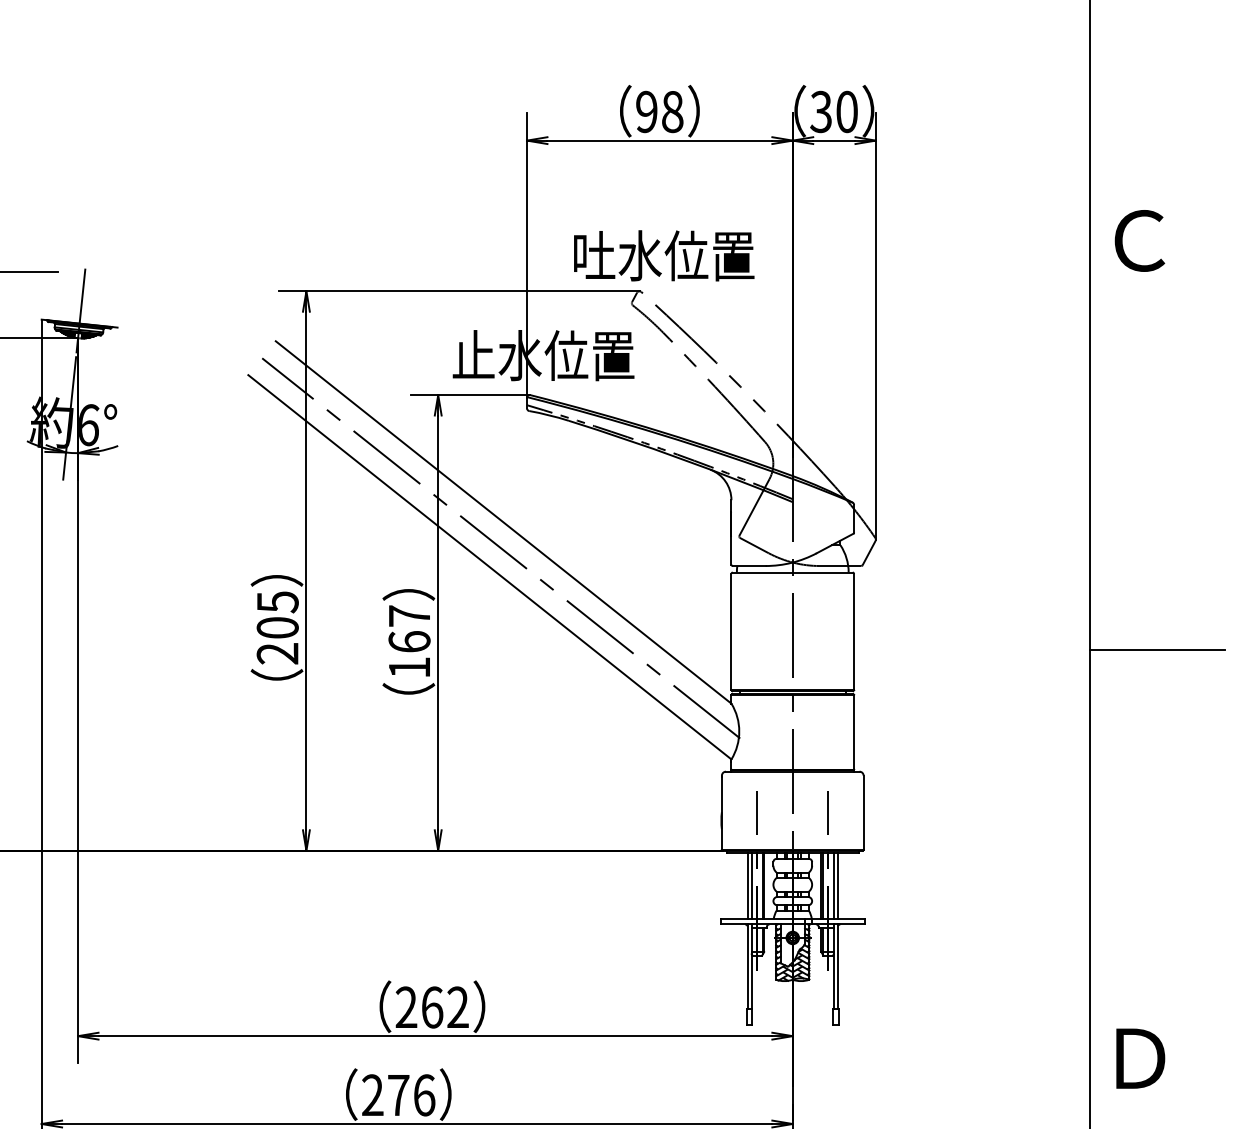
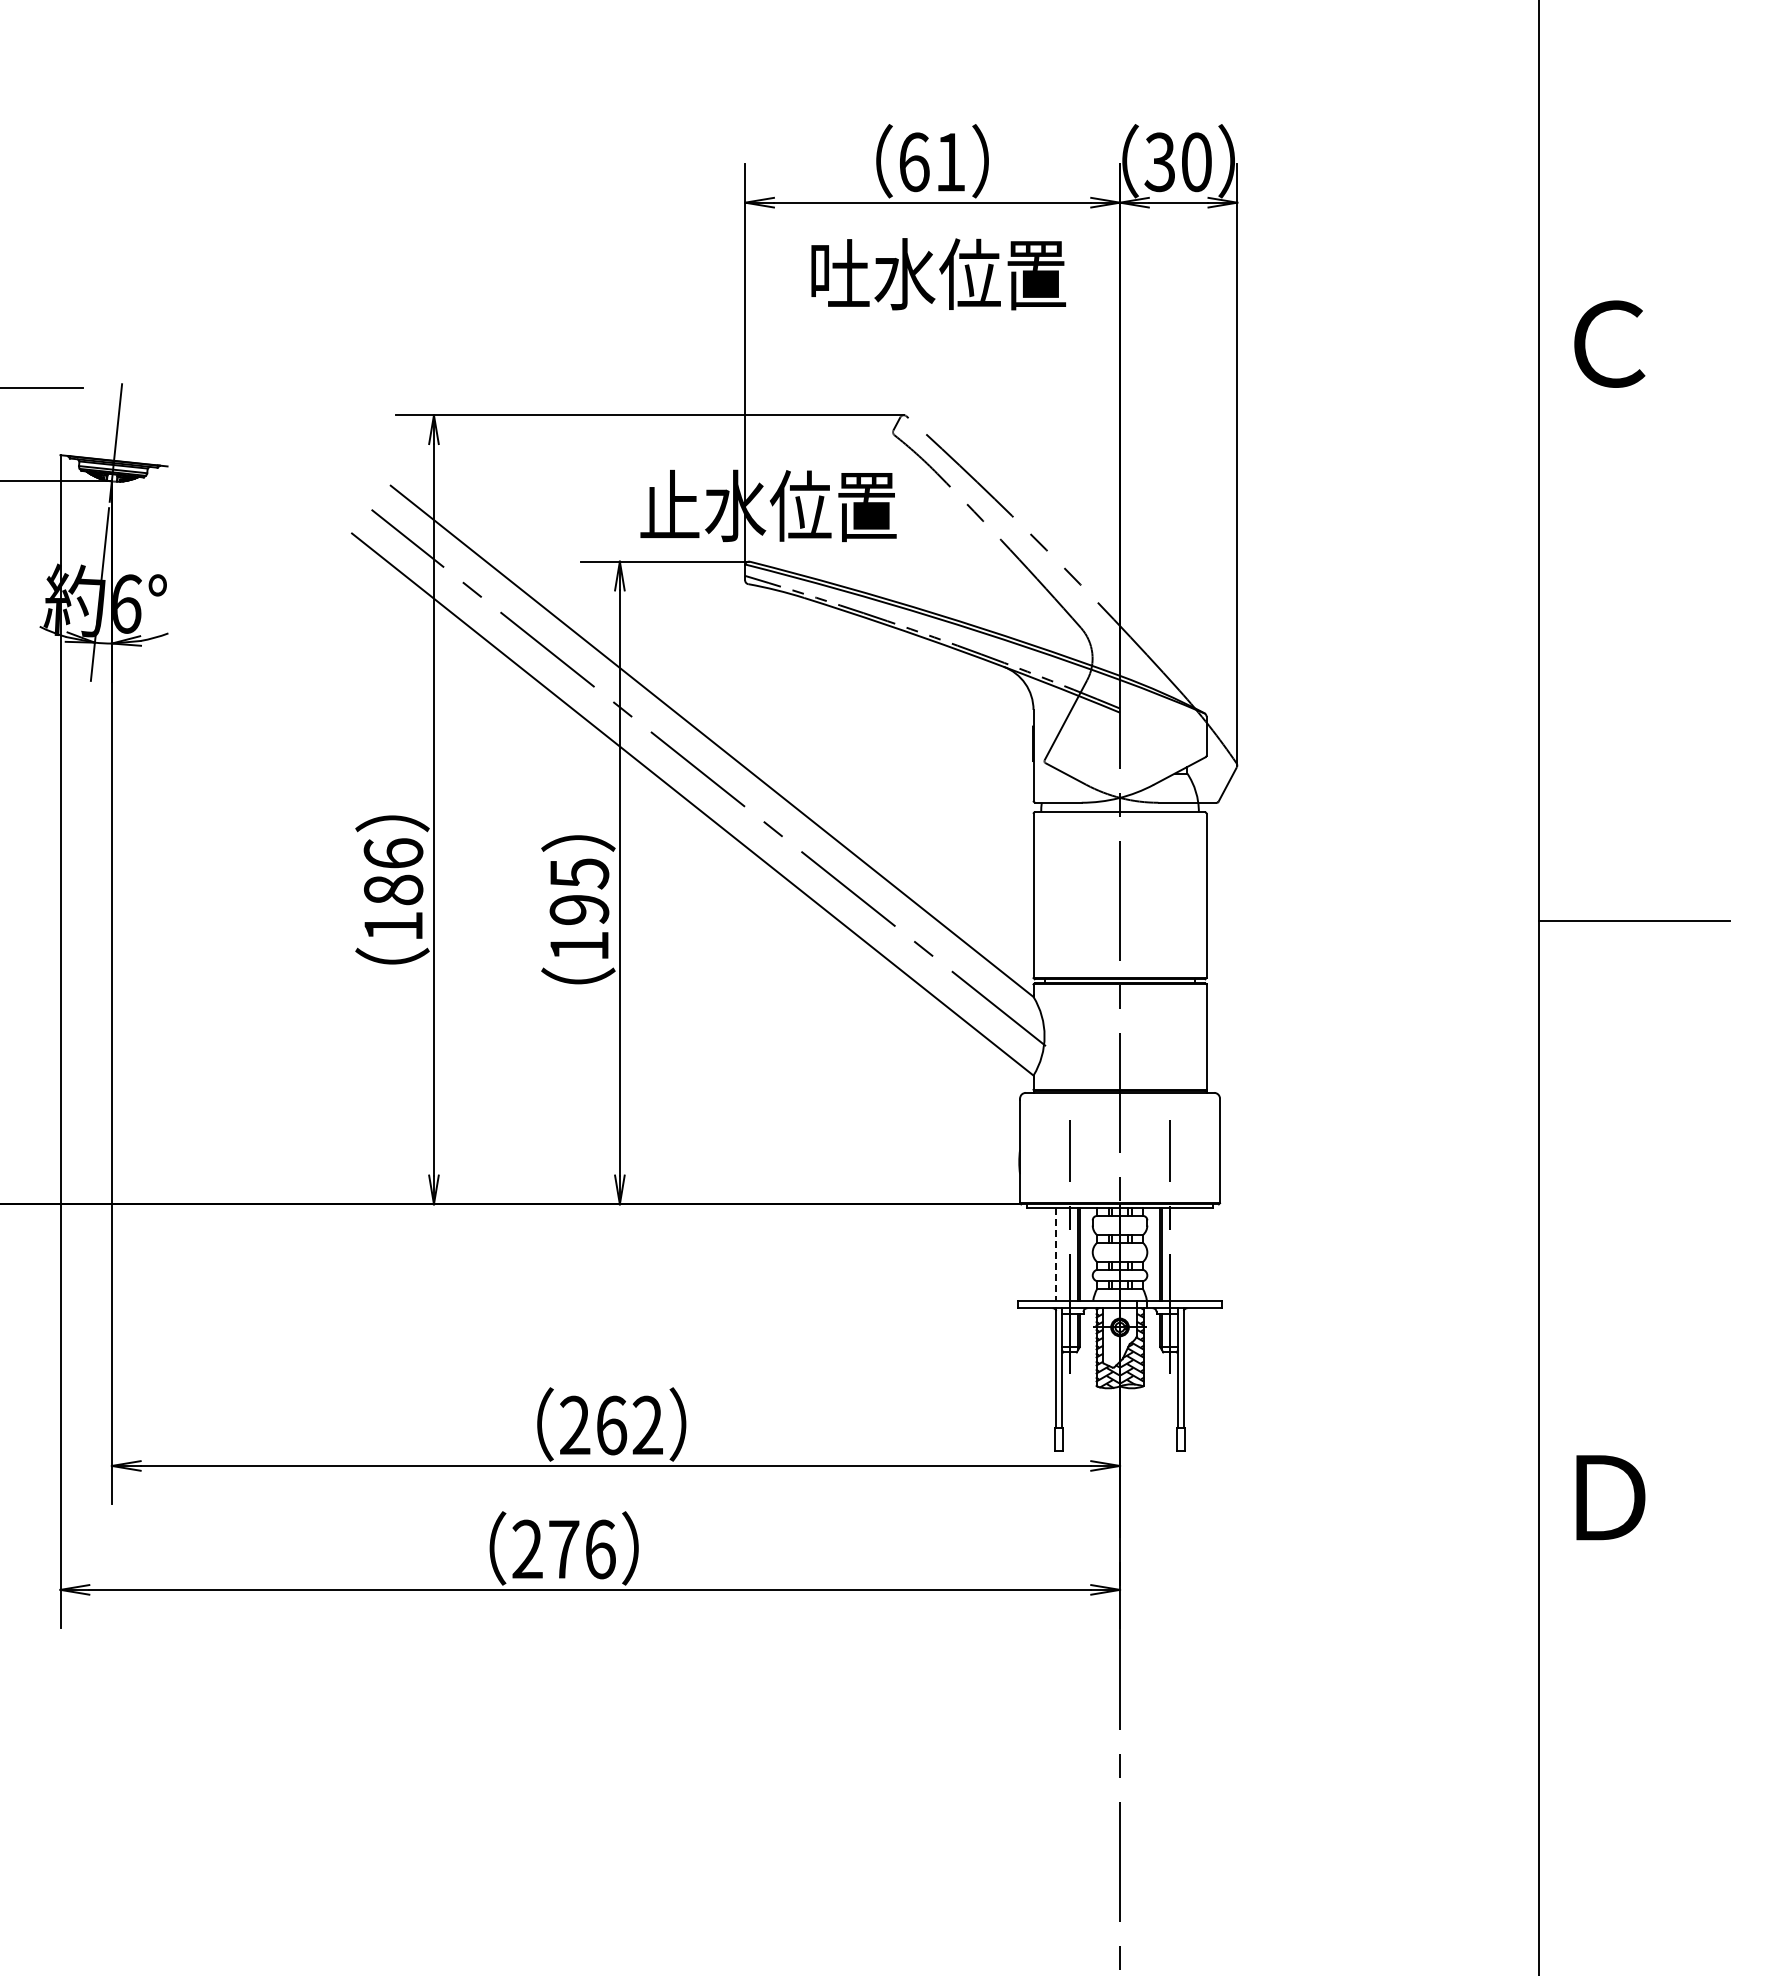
text: (659, 112) -> (932, 162), 98 -> 61
text: (664, 256) -> (938, 274), moved
text: (277, 627) -> (393, 889), 205 -> 186
text: (409, 628) -> (579, 891), 167 -> 195
line: (747, 886) -> (1056, 1254), solid -> dashed
line: (751, 886) -> (1062, 1254), removed
line: (833, 886) -> (1177, 1254), removed
line: (837, 886) -> (1183, 1254), removed

